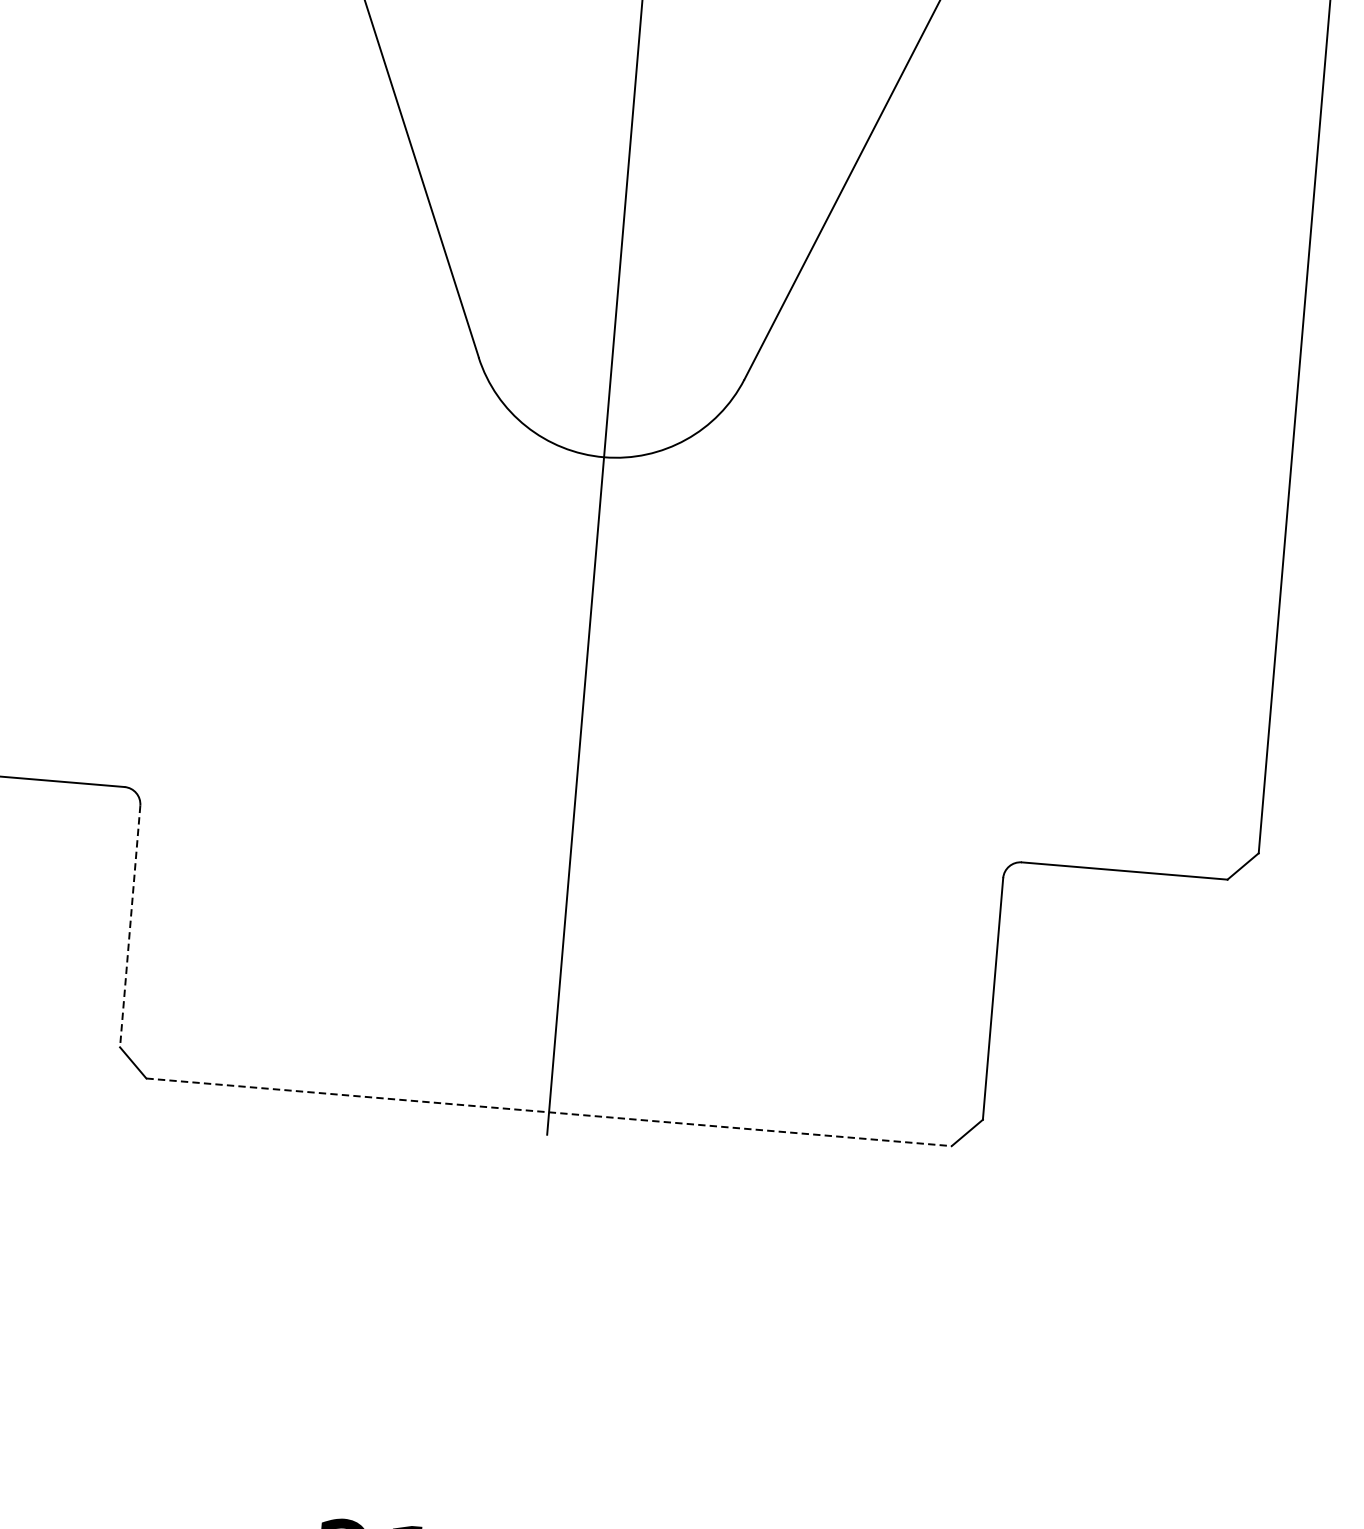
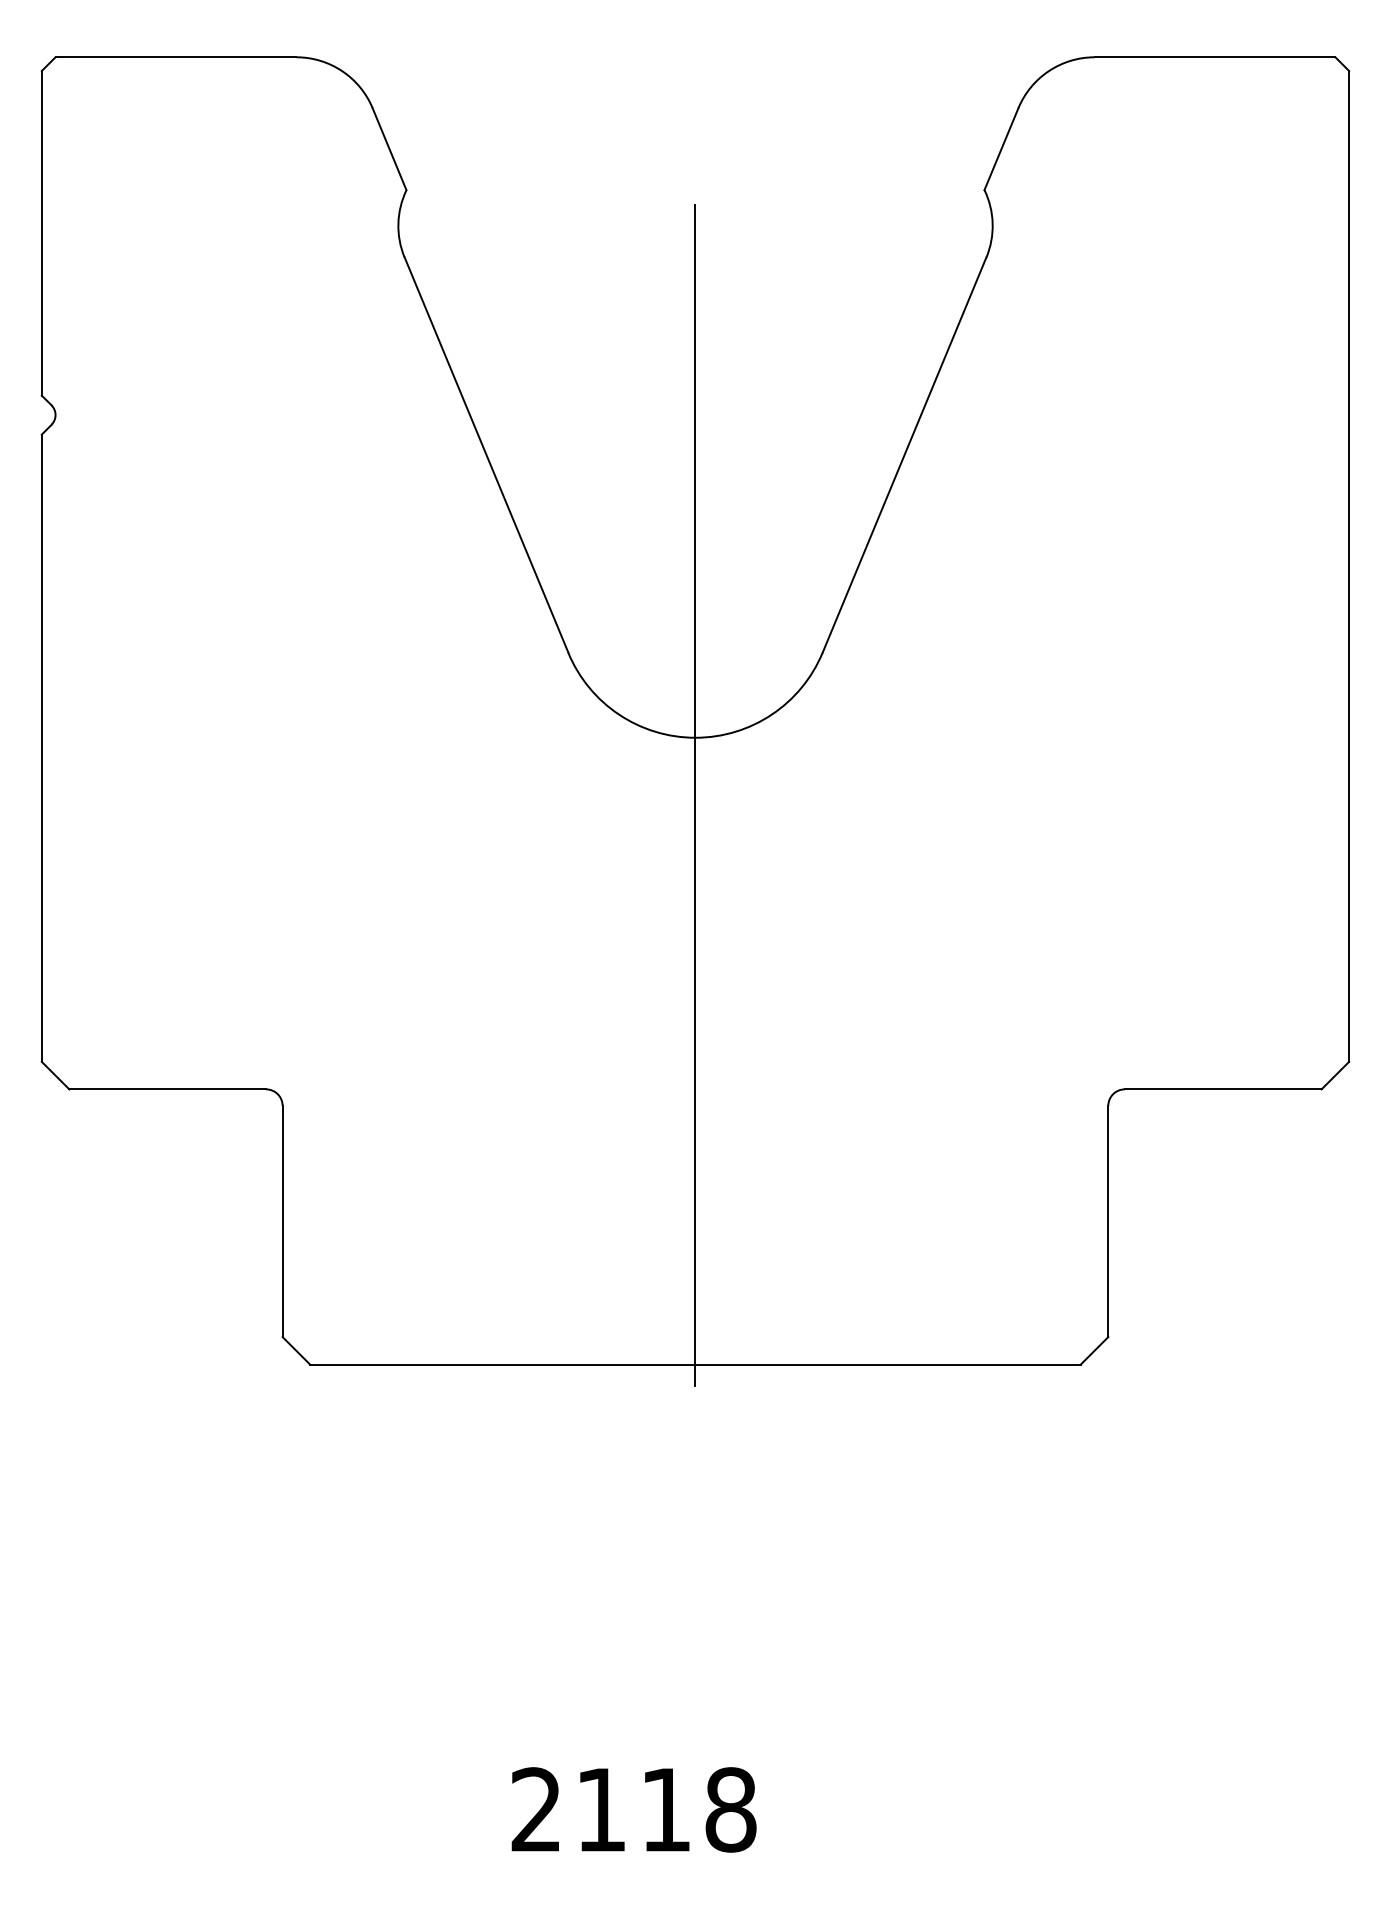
line: (130, 926) -> (282, 1221), dashed -> solid
line: (549, 1112) -> (695, 1364), dashed -> solid

